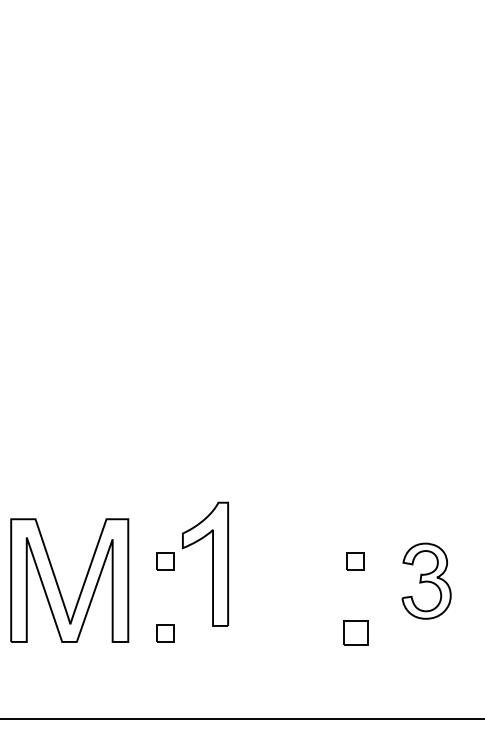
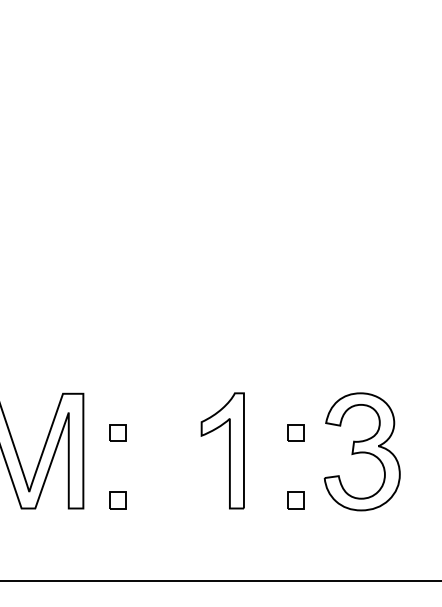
part: (212, 563) -> (229, 450), moved
part: (426, 580) -> (362, 451), size x1.67
part: (355, 633) -> (295, 500), size x0.71

